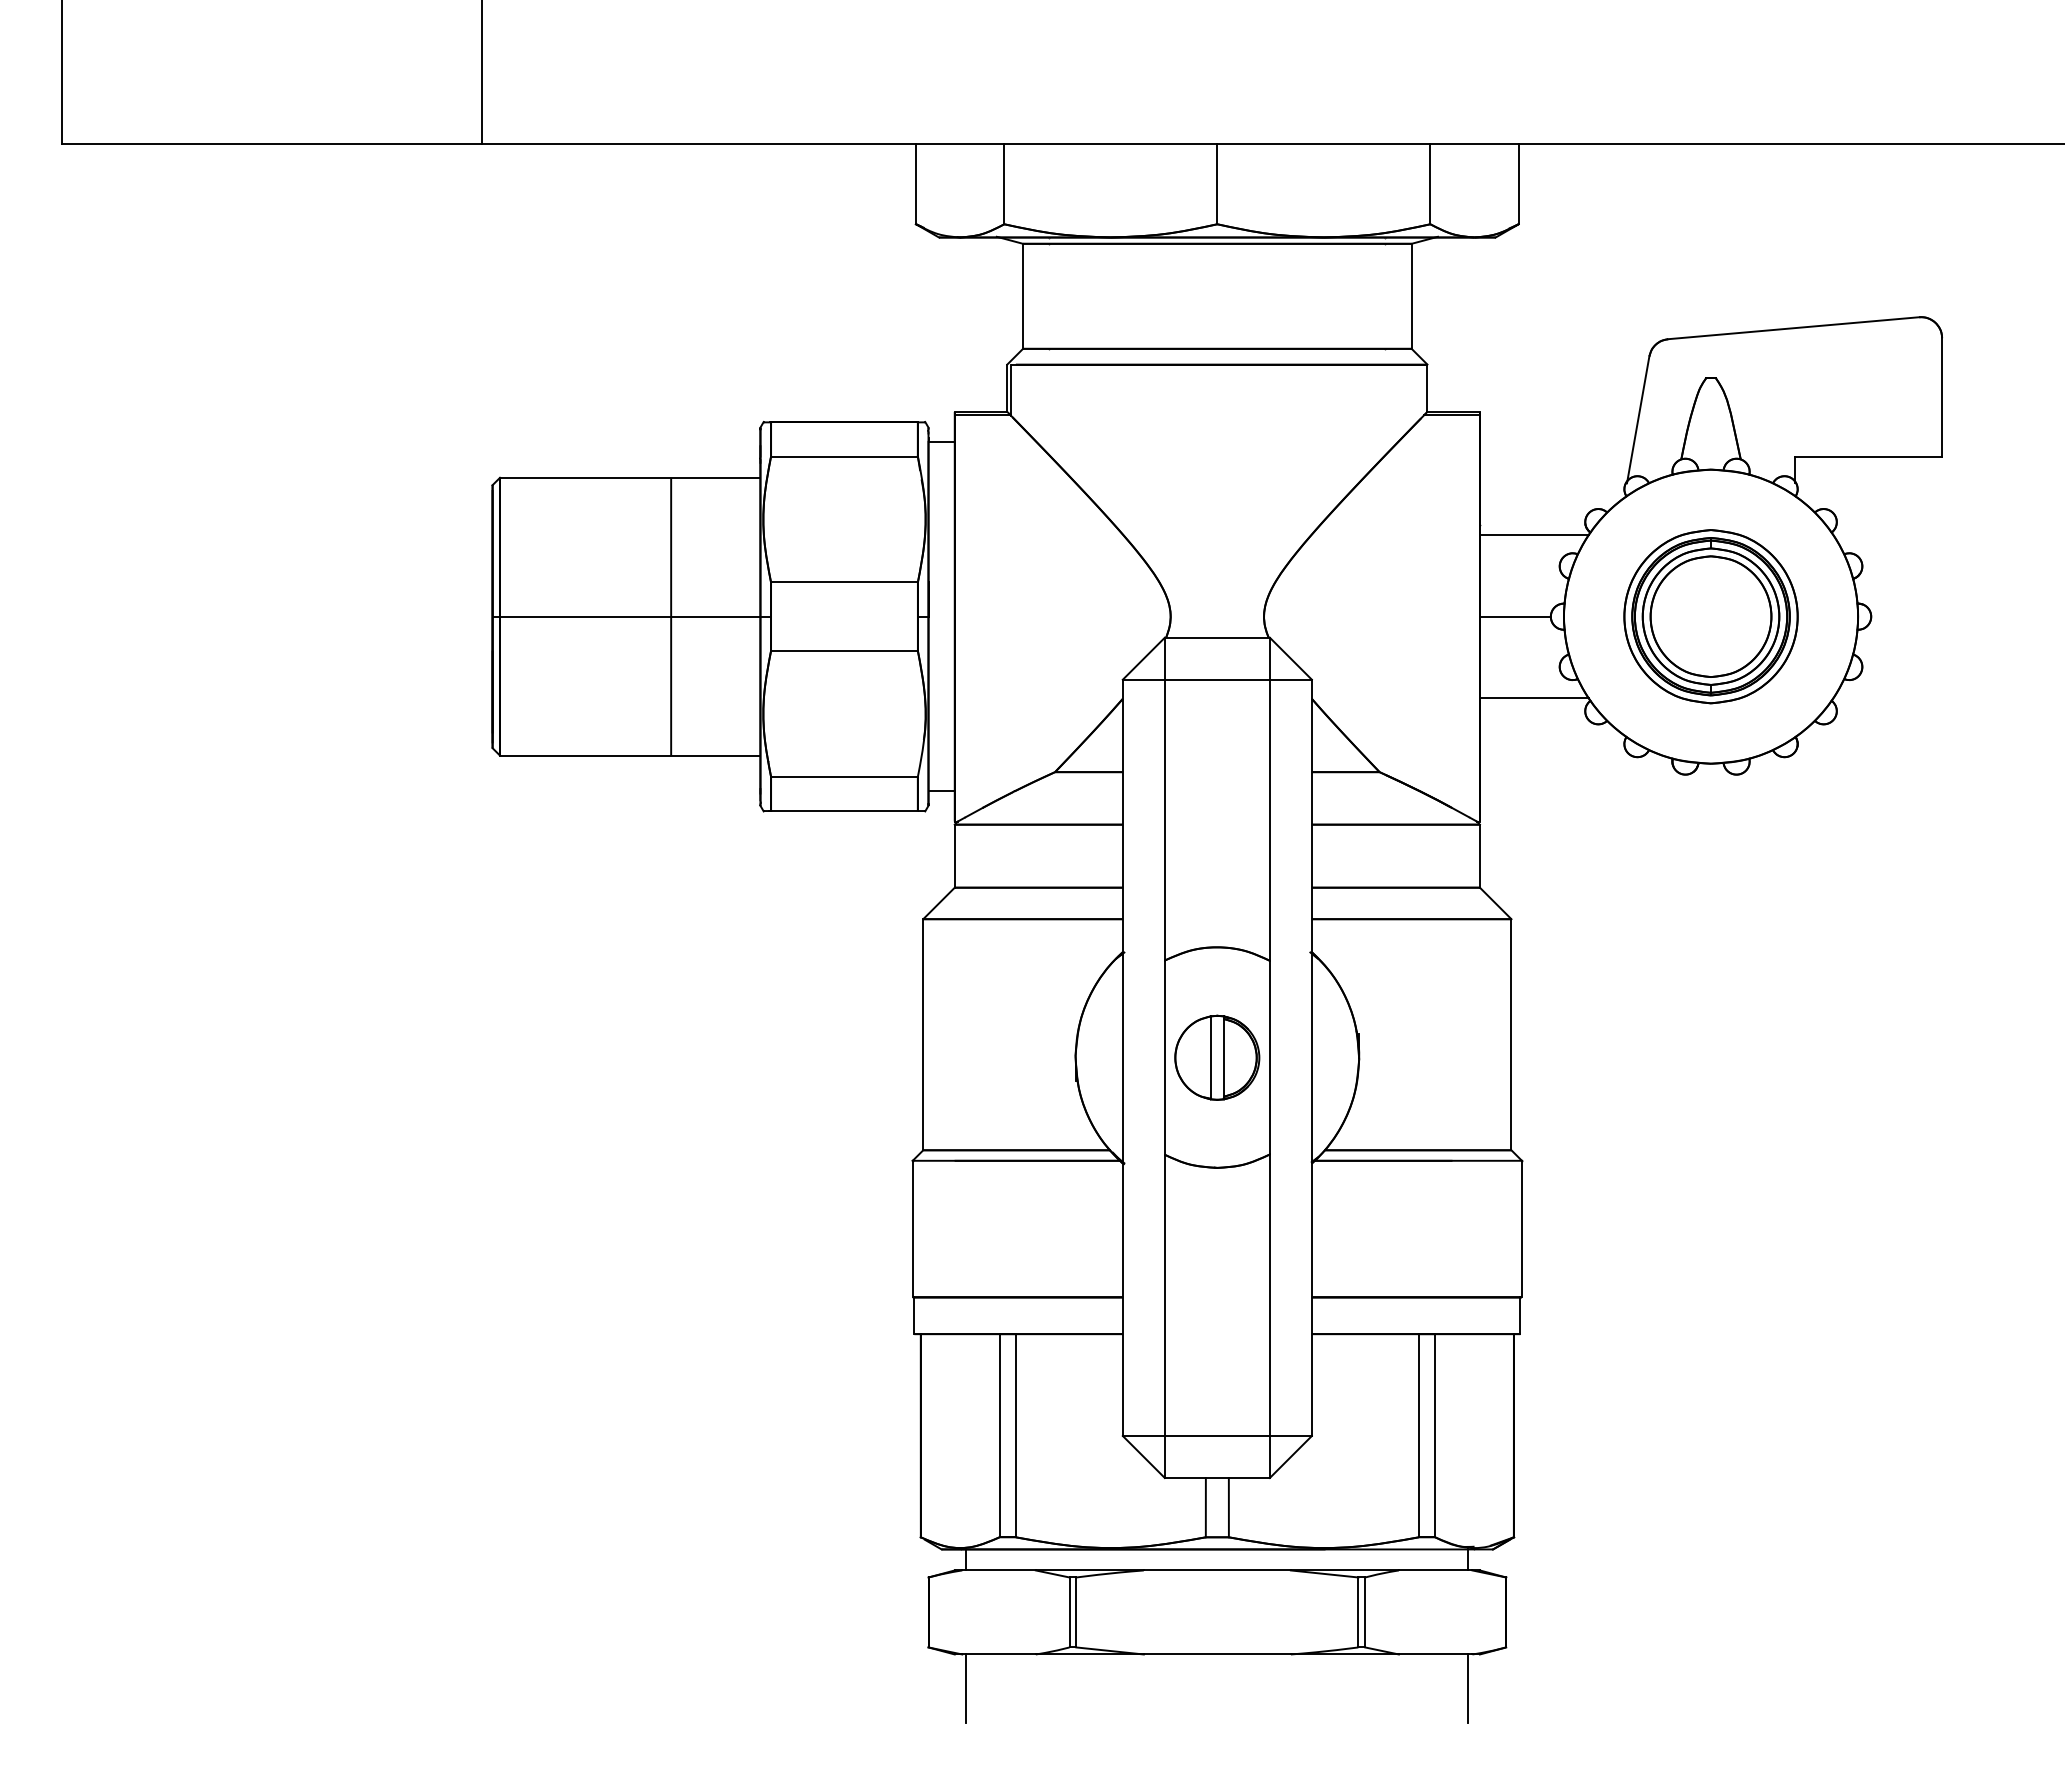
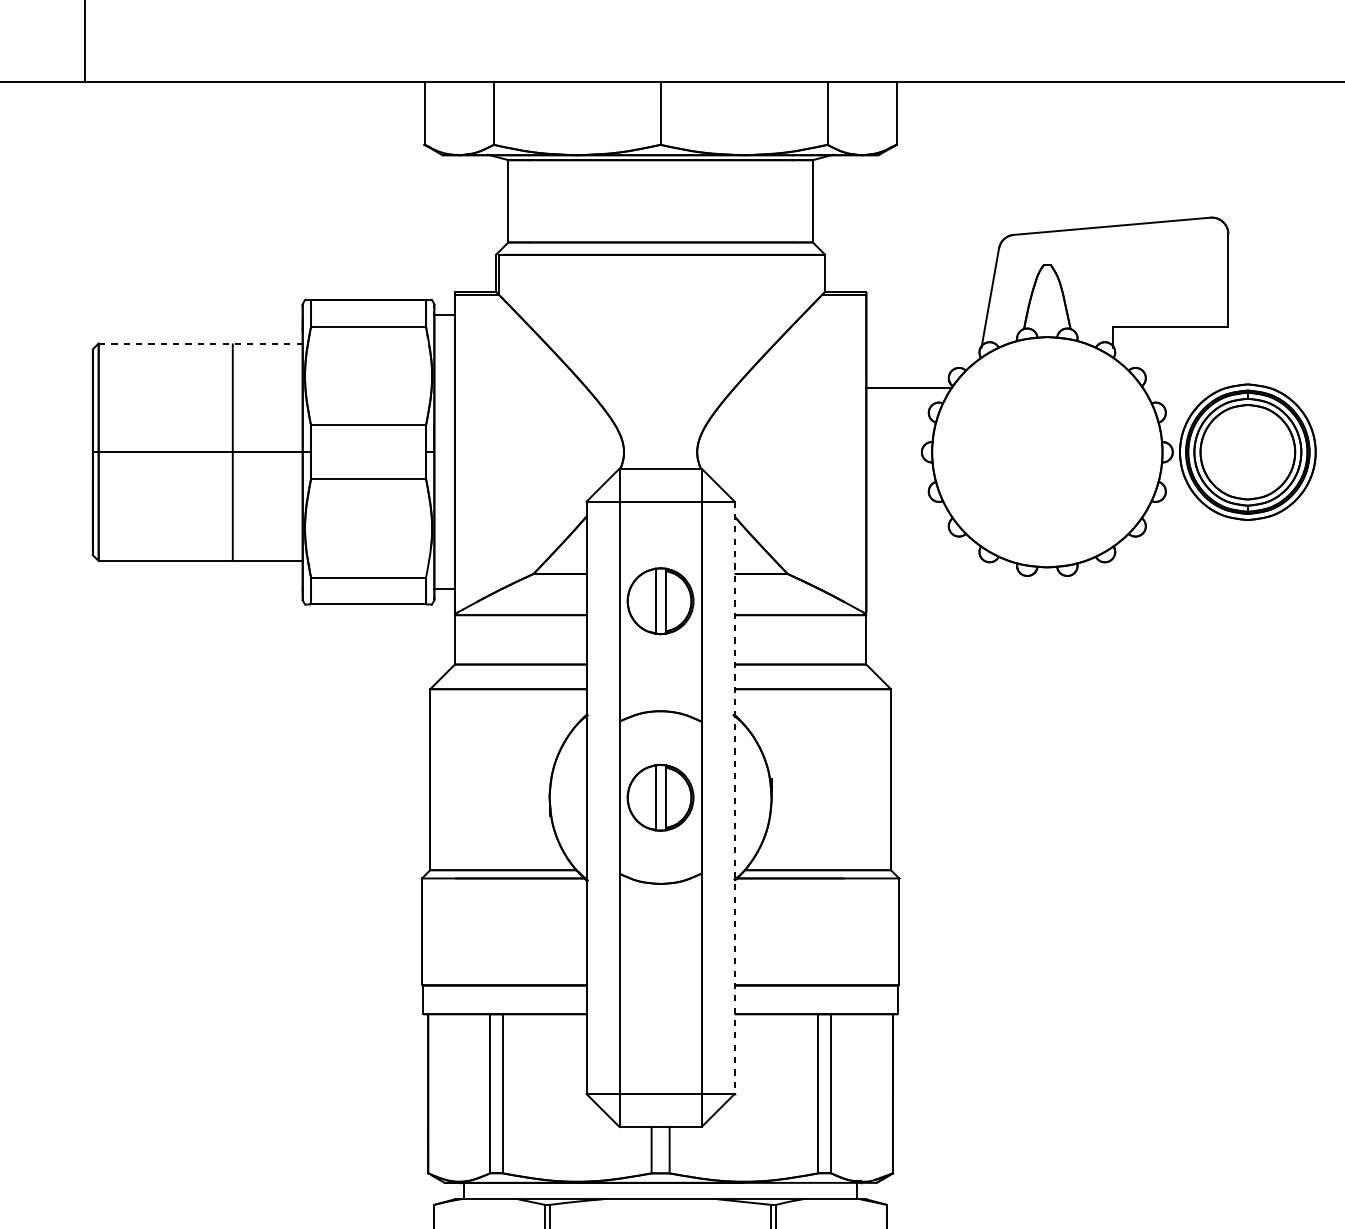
line: (629, 477) -> (200, 343), solid -> dashed
line: (1514, 616) -> (893, 452), removed
part: (1710, 616) -> (1247, 452), moved
line: (1533, 698) -> (908, 516), removed
part: (1217, 806) -> (660, 600), added
line: (1311, 1058) -> (734, 798), solid -> dashed

